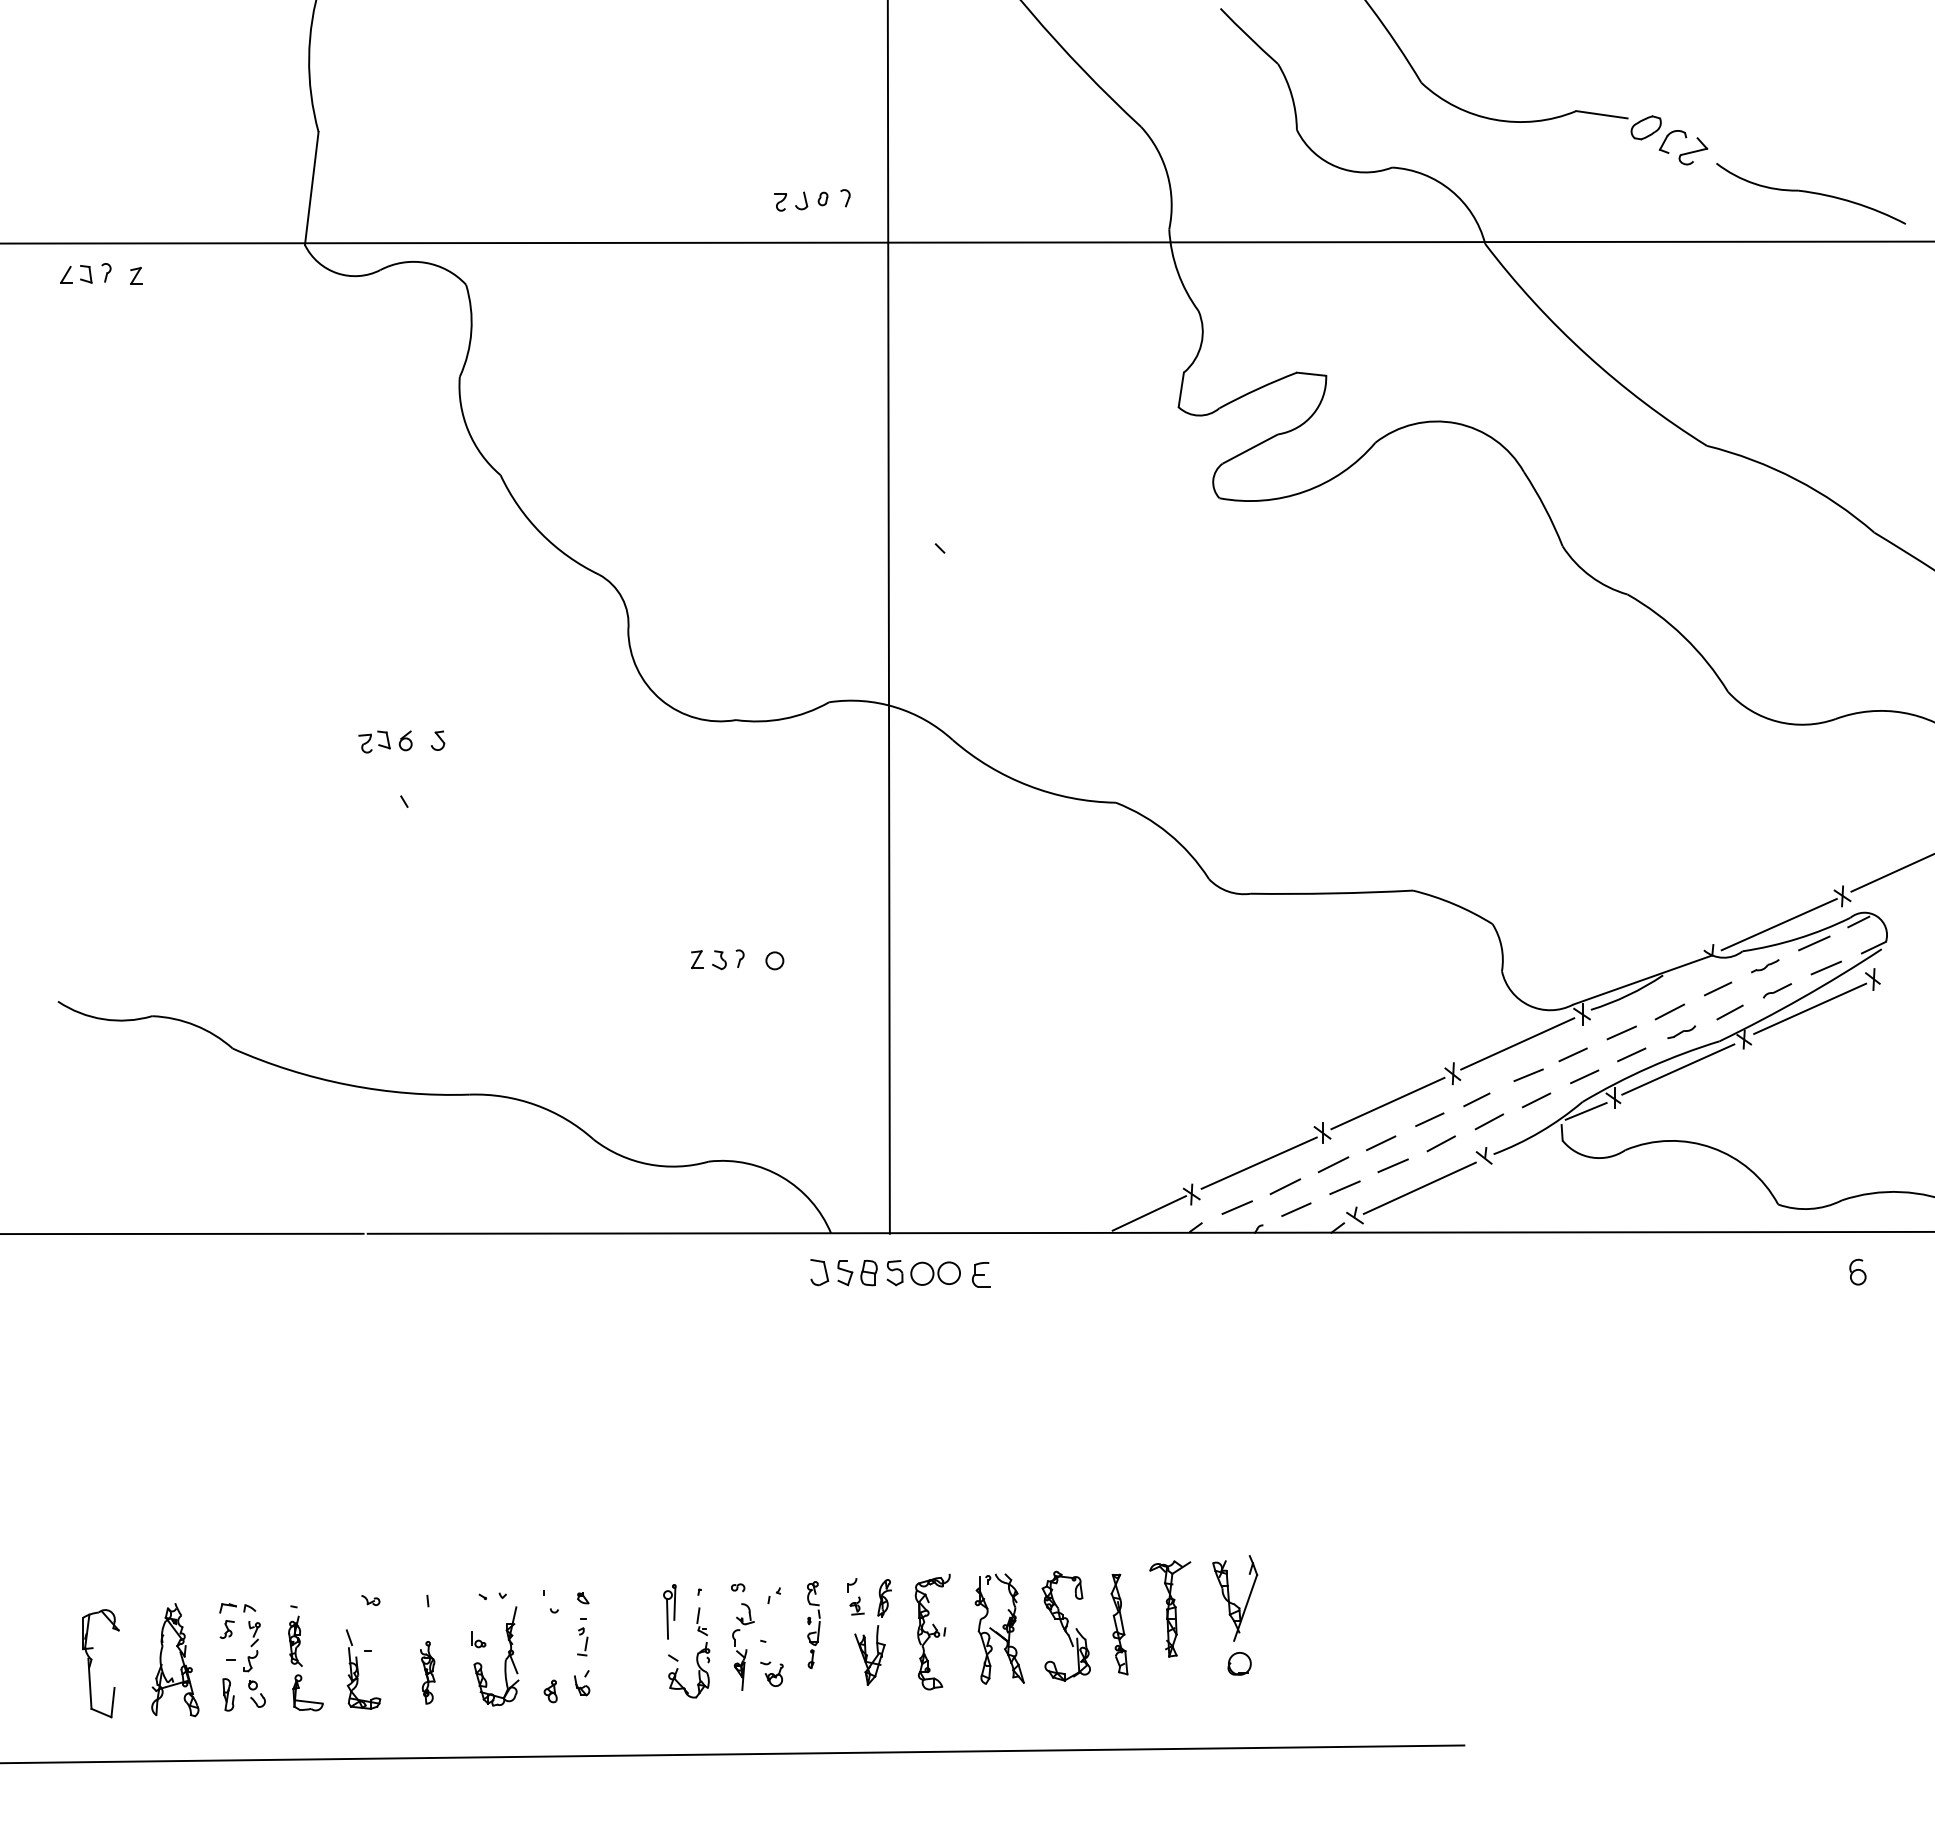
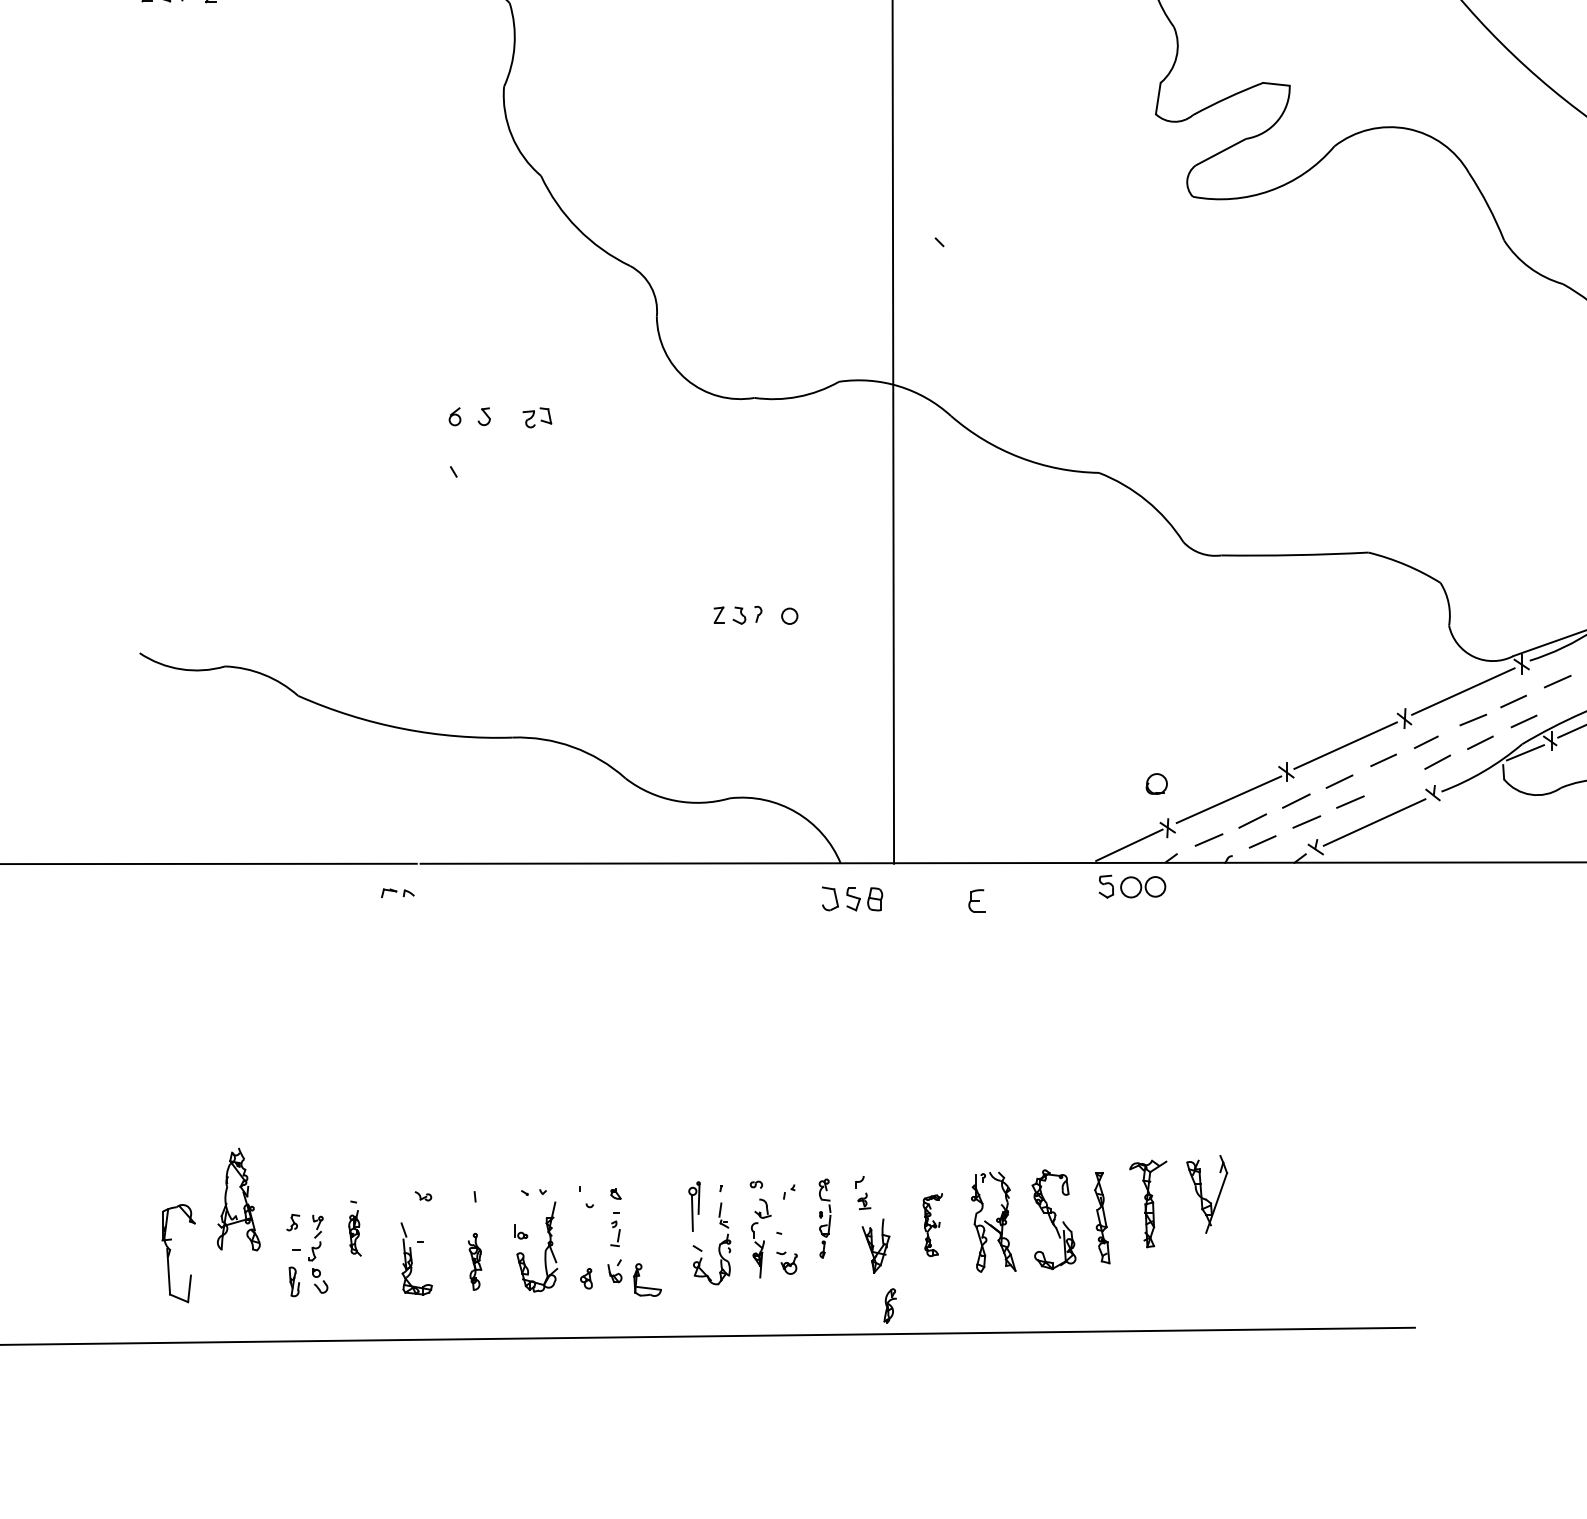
part: (374, 741) -> (537, 417), moved
line: (1631, 1054) -> (1566, 701), removed
line: (1440, 1143) -> (1393, 781), removed
part: (923, 1273) -> (1132, 887), moved
part: (884, 1598) -> (890, 1306), moved
part: (237, 1608) -> (397, 893), moved
part: (932, 1631) -> (932, 1224), size x0.6
part: (175, 1660) -> (238, 1199), moved
part: (1239, 1663) -> (1156, 783), moved
part: (307, 1700) -> (647, 1286), moved

